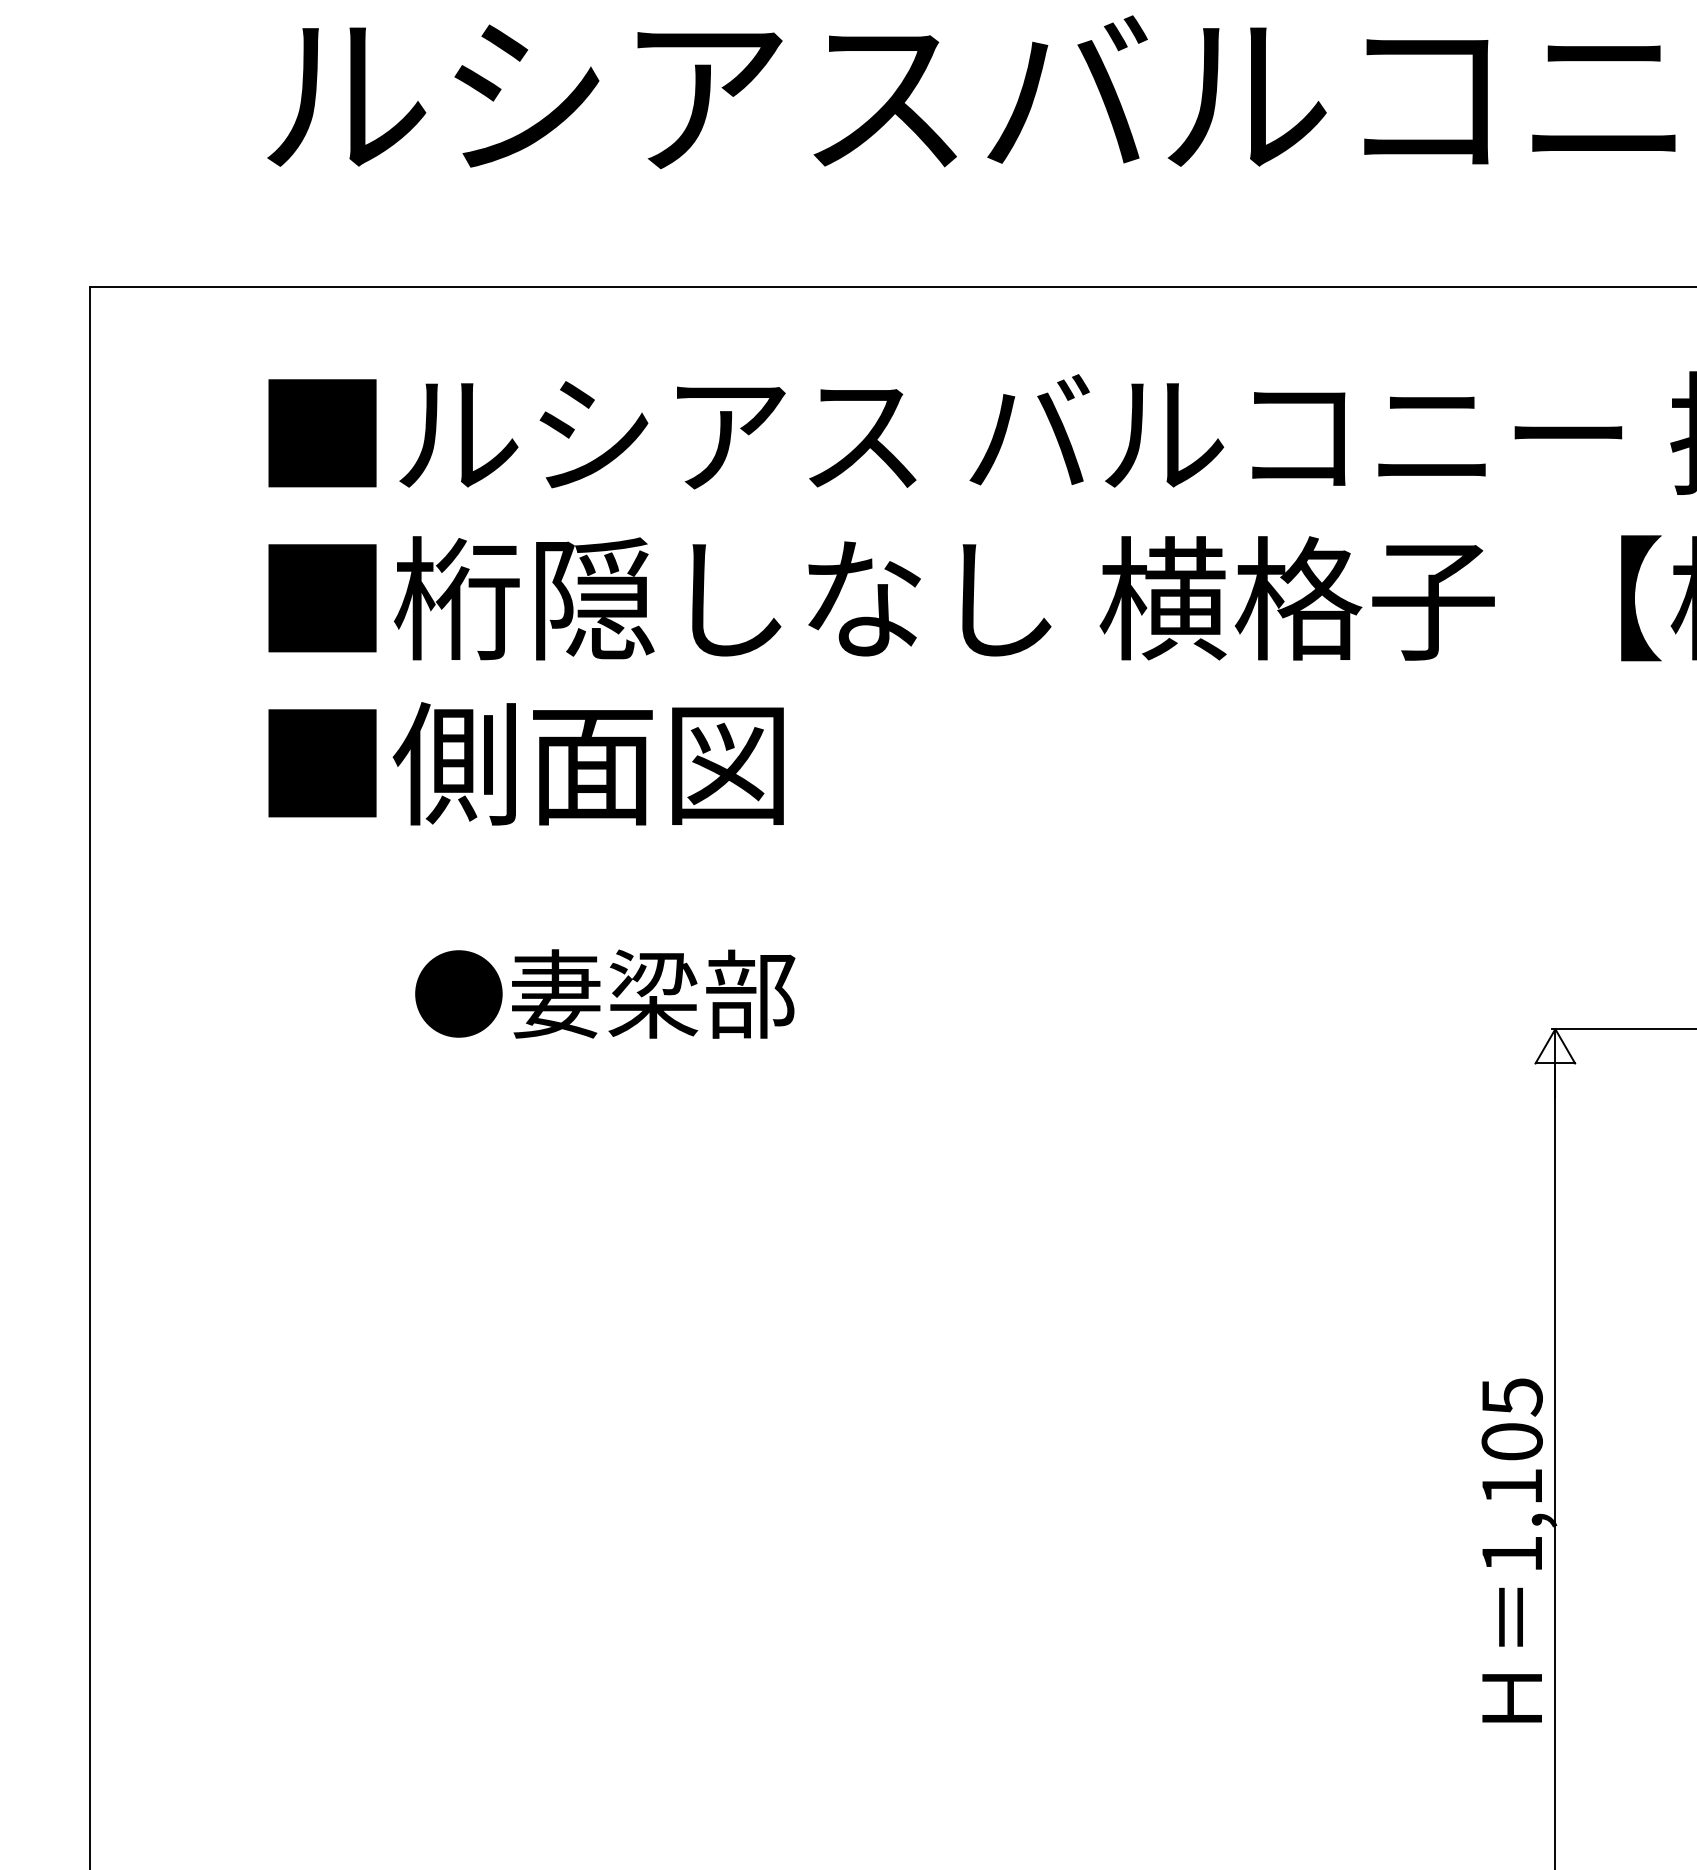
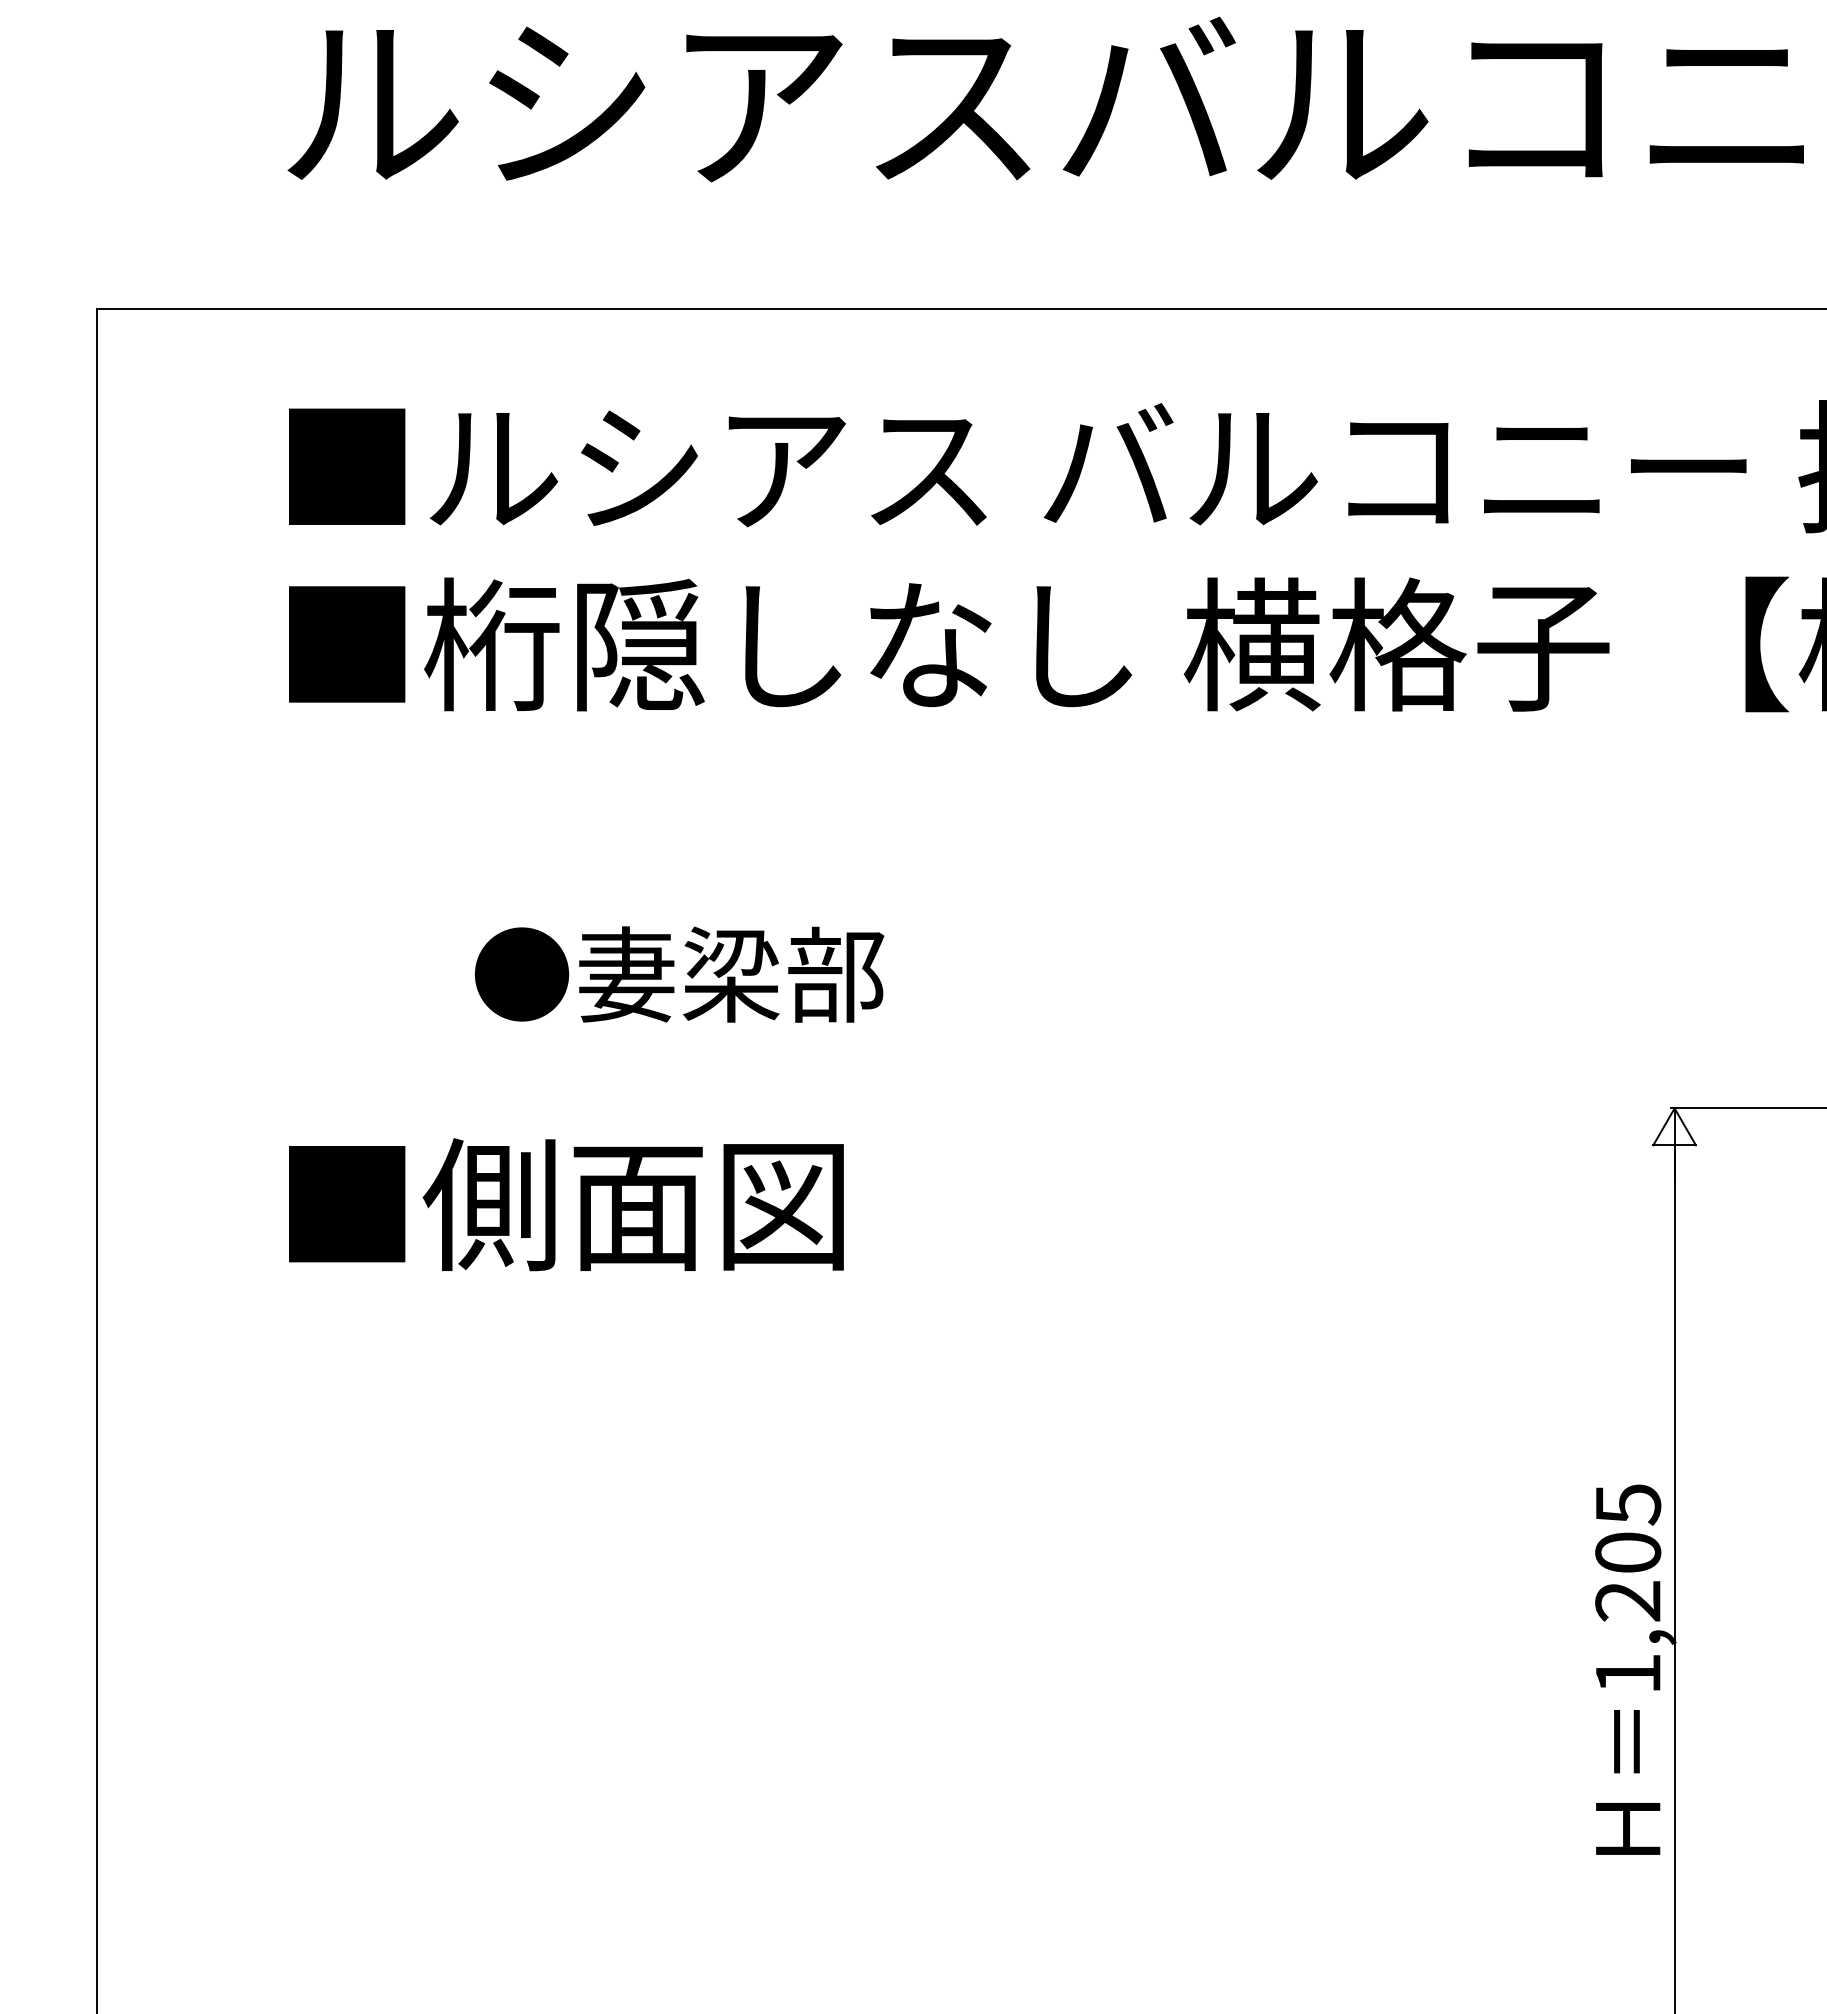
text: (526, 763) -> (566, 1204), moved
text: (605, 993) -> (679, 974), moved
text: (1511, 1487) -> (1627, 1601), 1,105 -> 1,205

